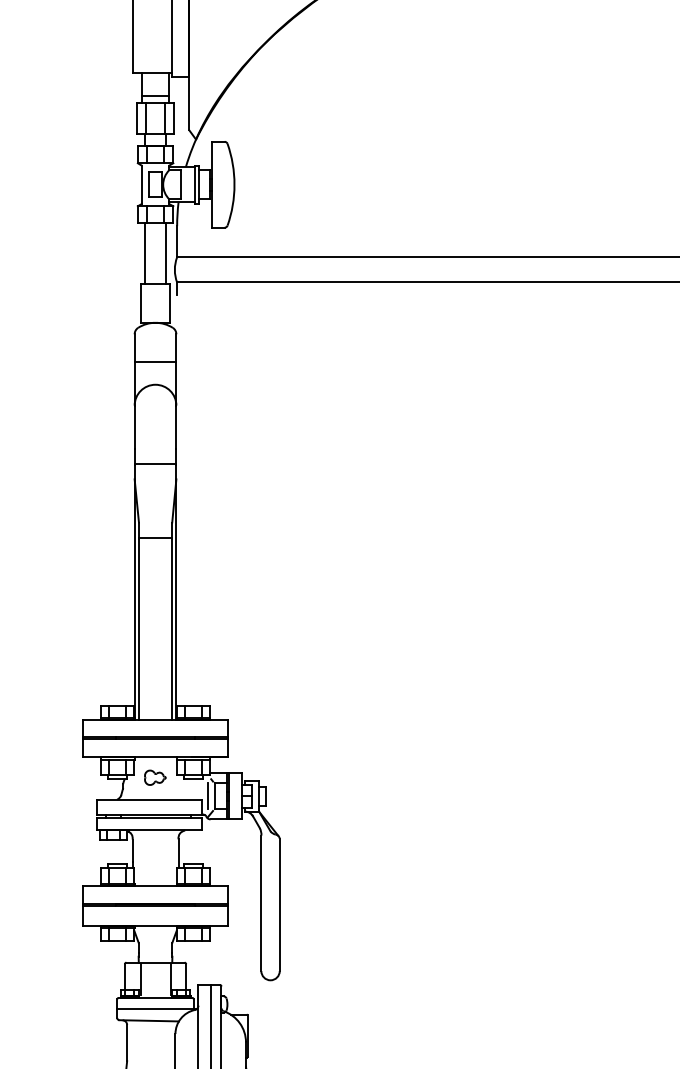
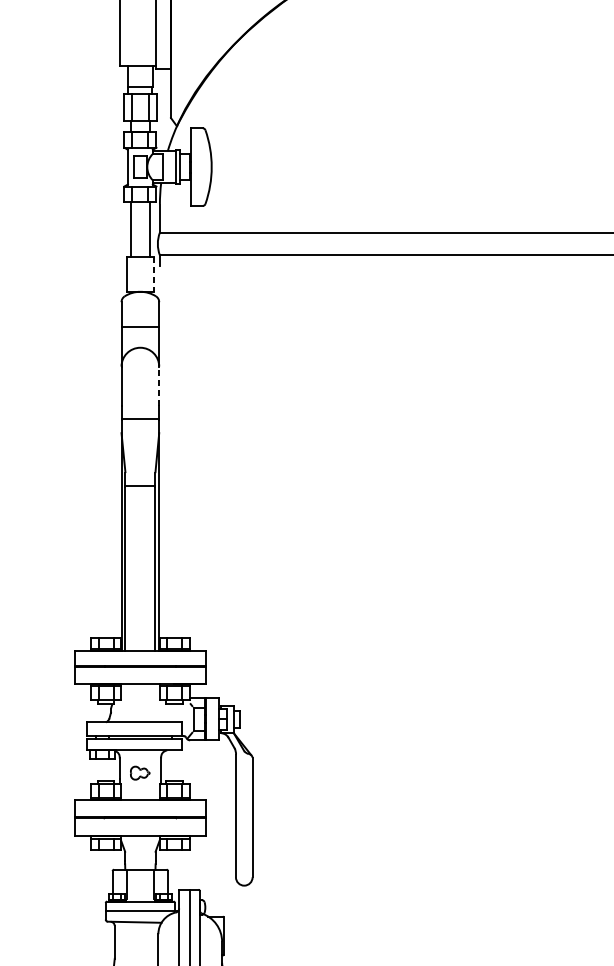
line: (170, 304) -> (153, 275), solid -> dashed
line: (176, 427) -> (159, 386), solid -> dashed
part: (155, 777) -> (140, 772), moved
line: (207, 796) -> (187, 719), removed

